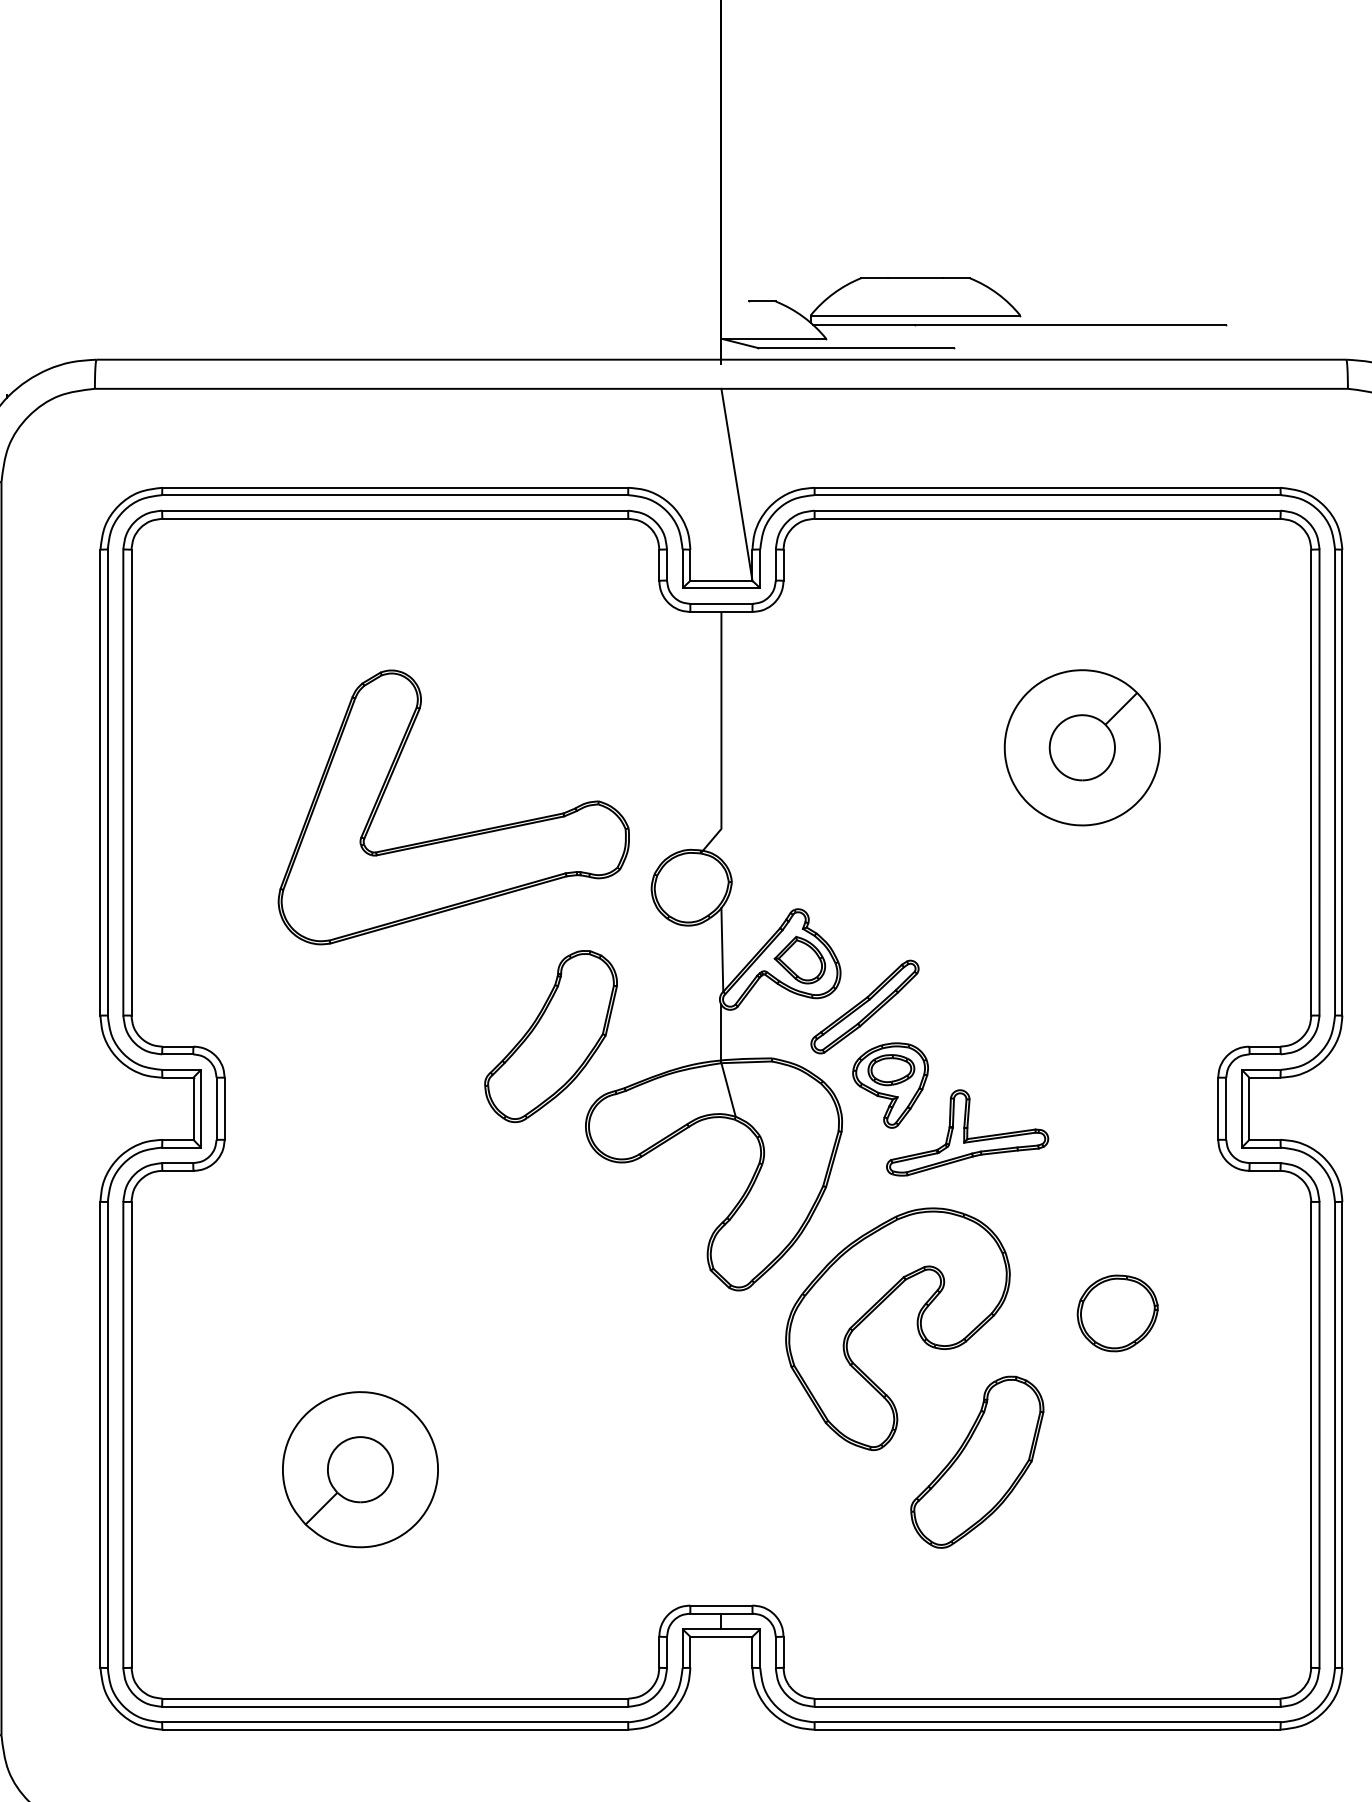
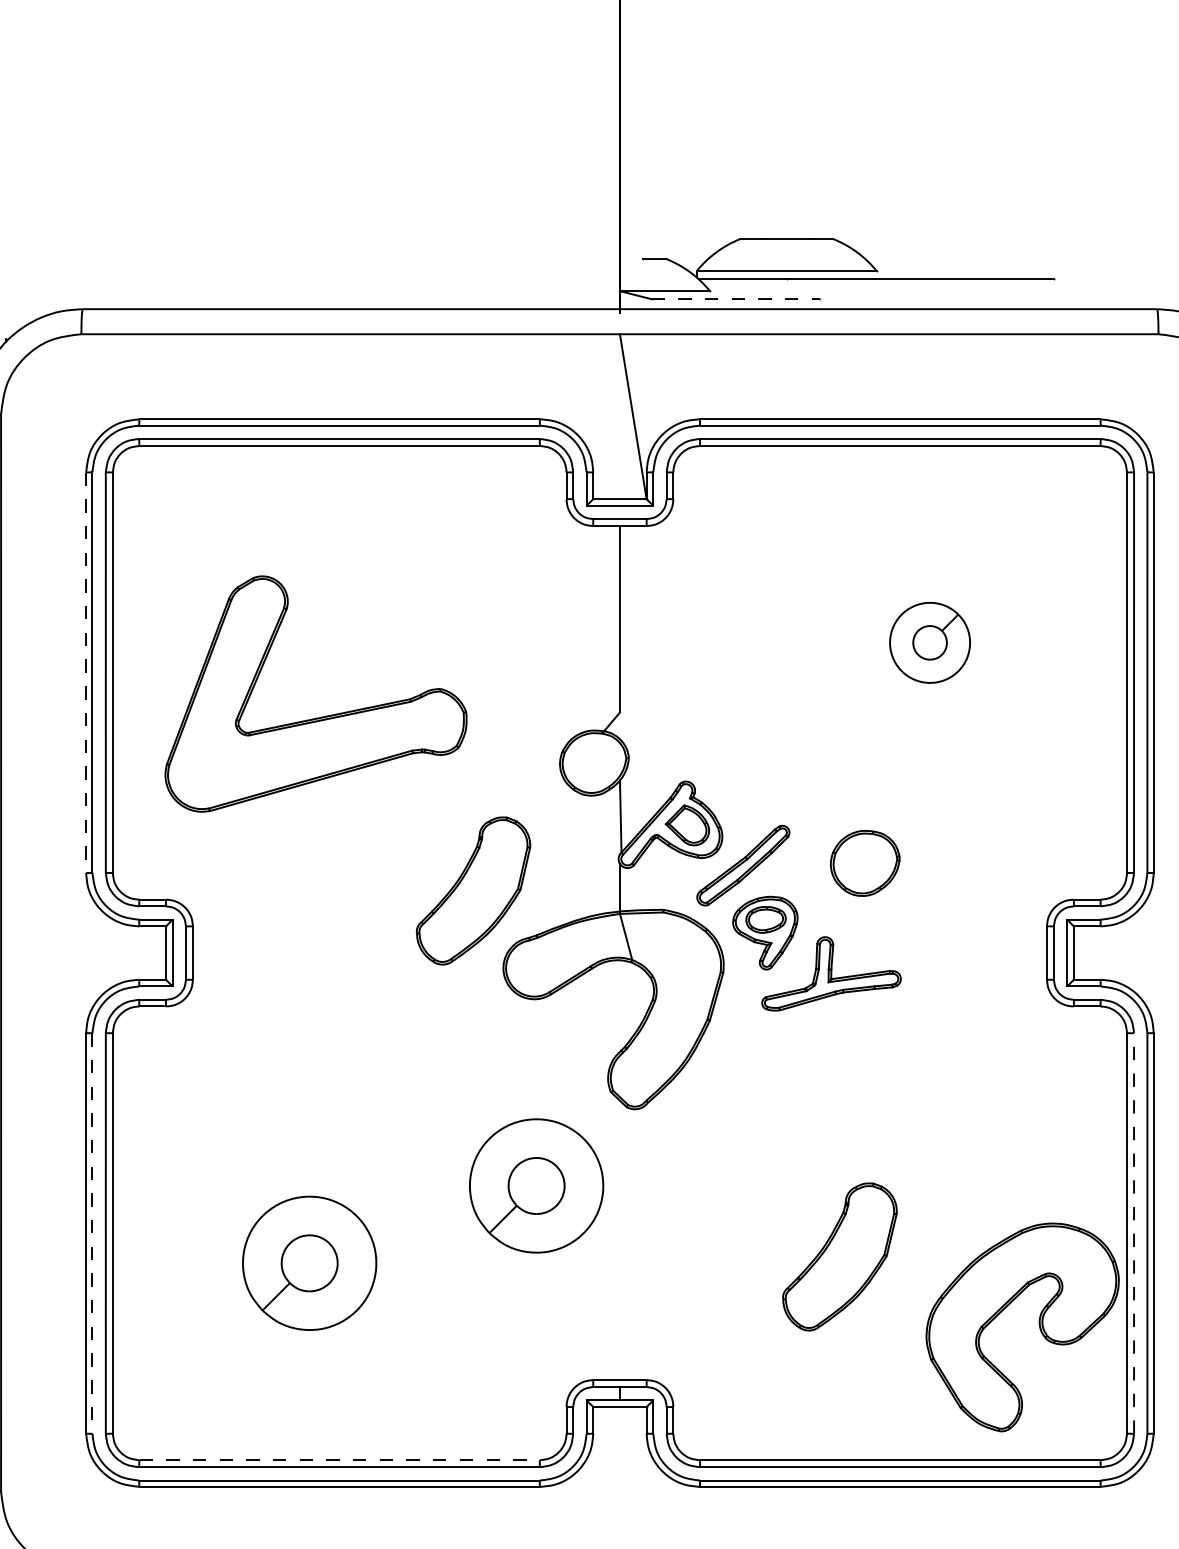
line: (856, 348) -> (736, 299), solid -> dashed
part: (1081, 747) -> (929, 642), size x0.6
line: (100, 782) -> (86, 672), solid -> dashed
part: (456, 834) -> (318, 717), moved
part: (1117, 1313) -> (865, 863), moved
part: (916, 1325) -> (1038, 1324), moved
part: (624, 1379) -> (536, 1185), added
line: (1319, 1434) -> (1134, 1233), solid -> dashed
line: (107, 1435) -> (92, 1233), solid -> dashed
line: (395, 1698) -> (339, 1460), solid -> dashed

